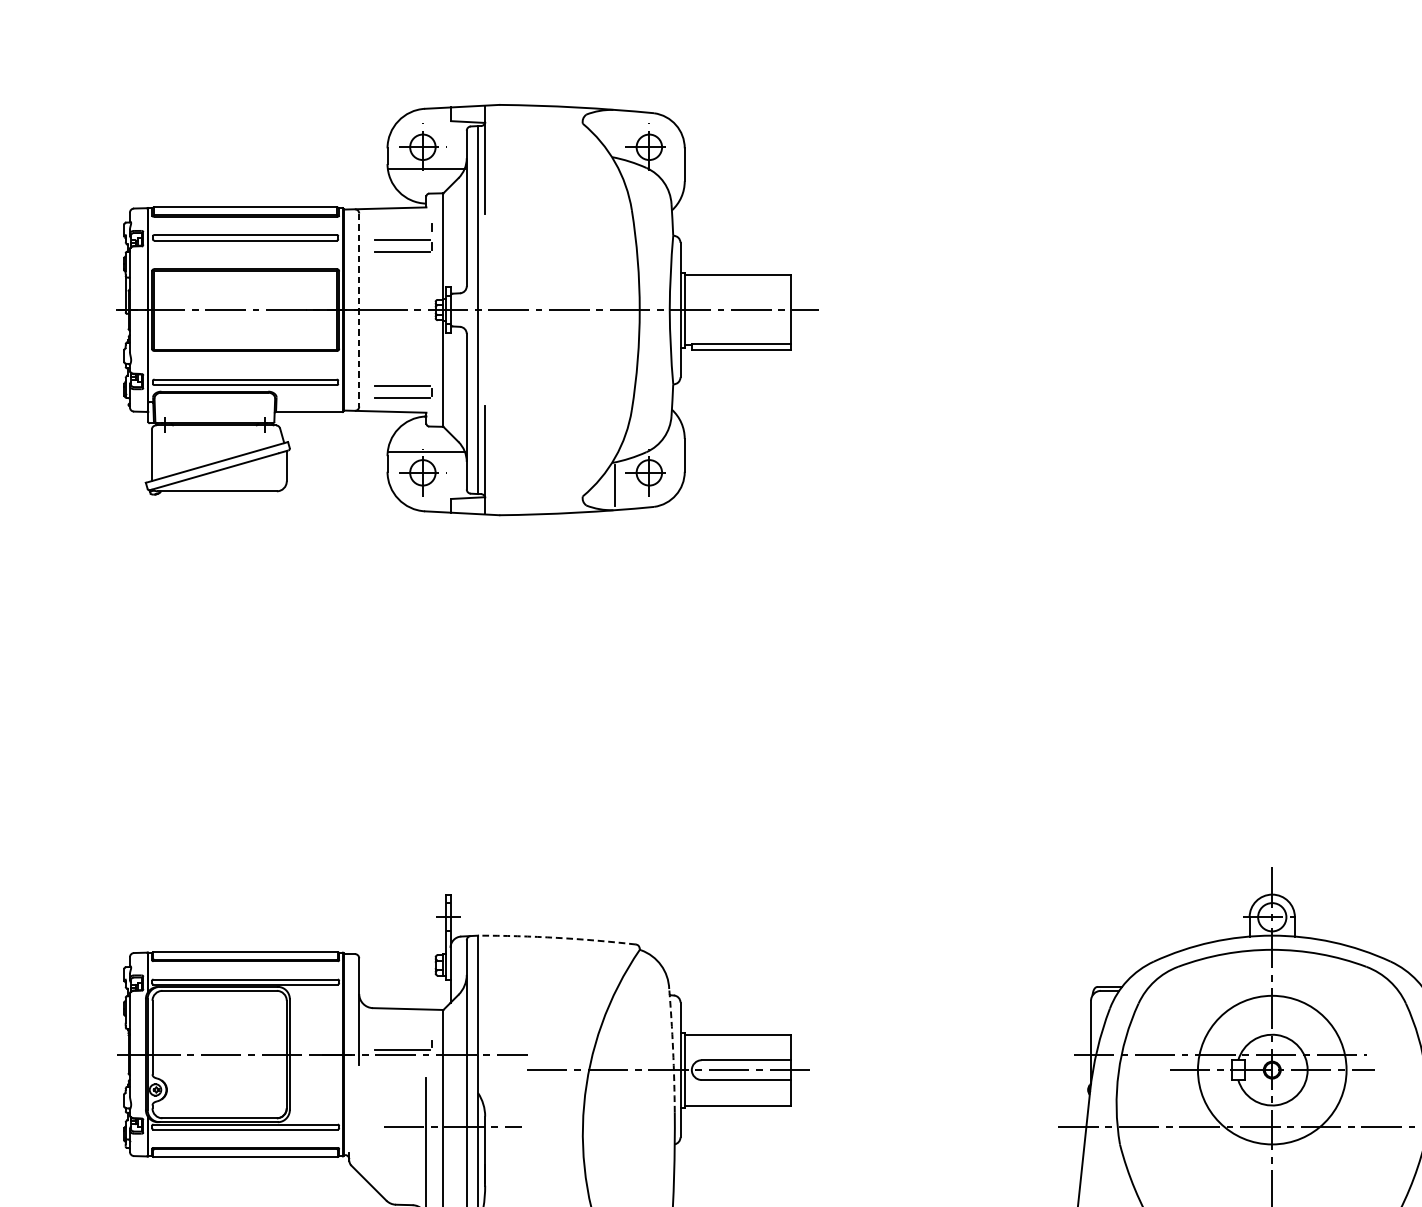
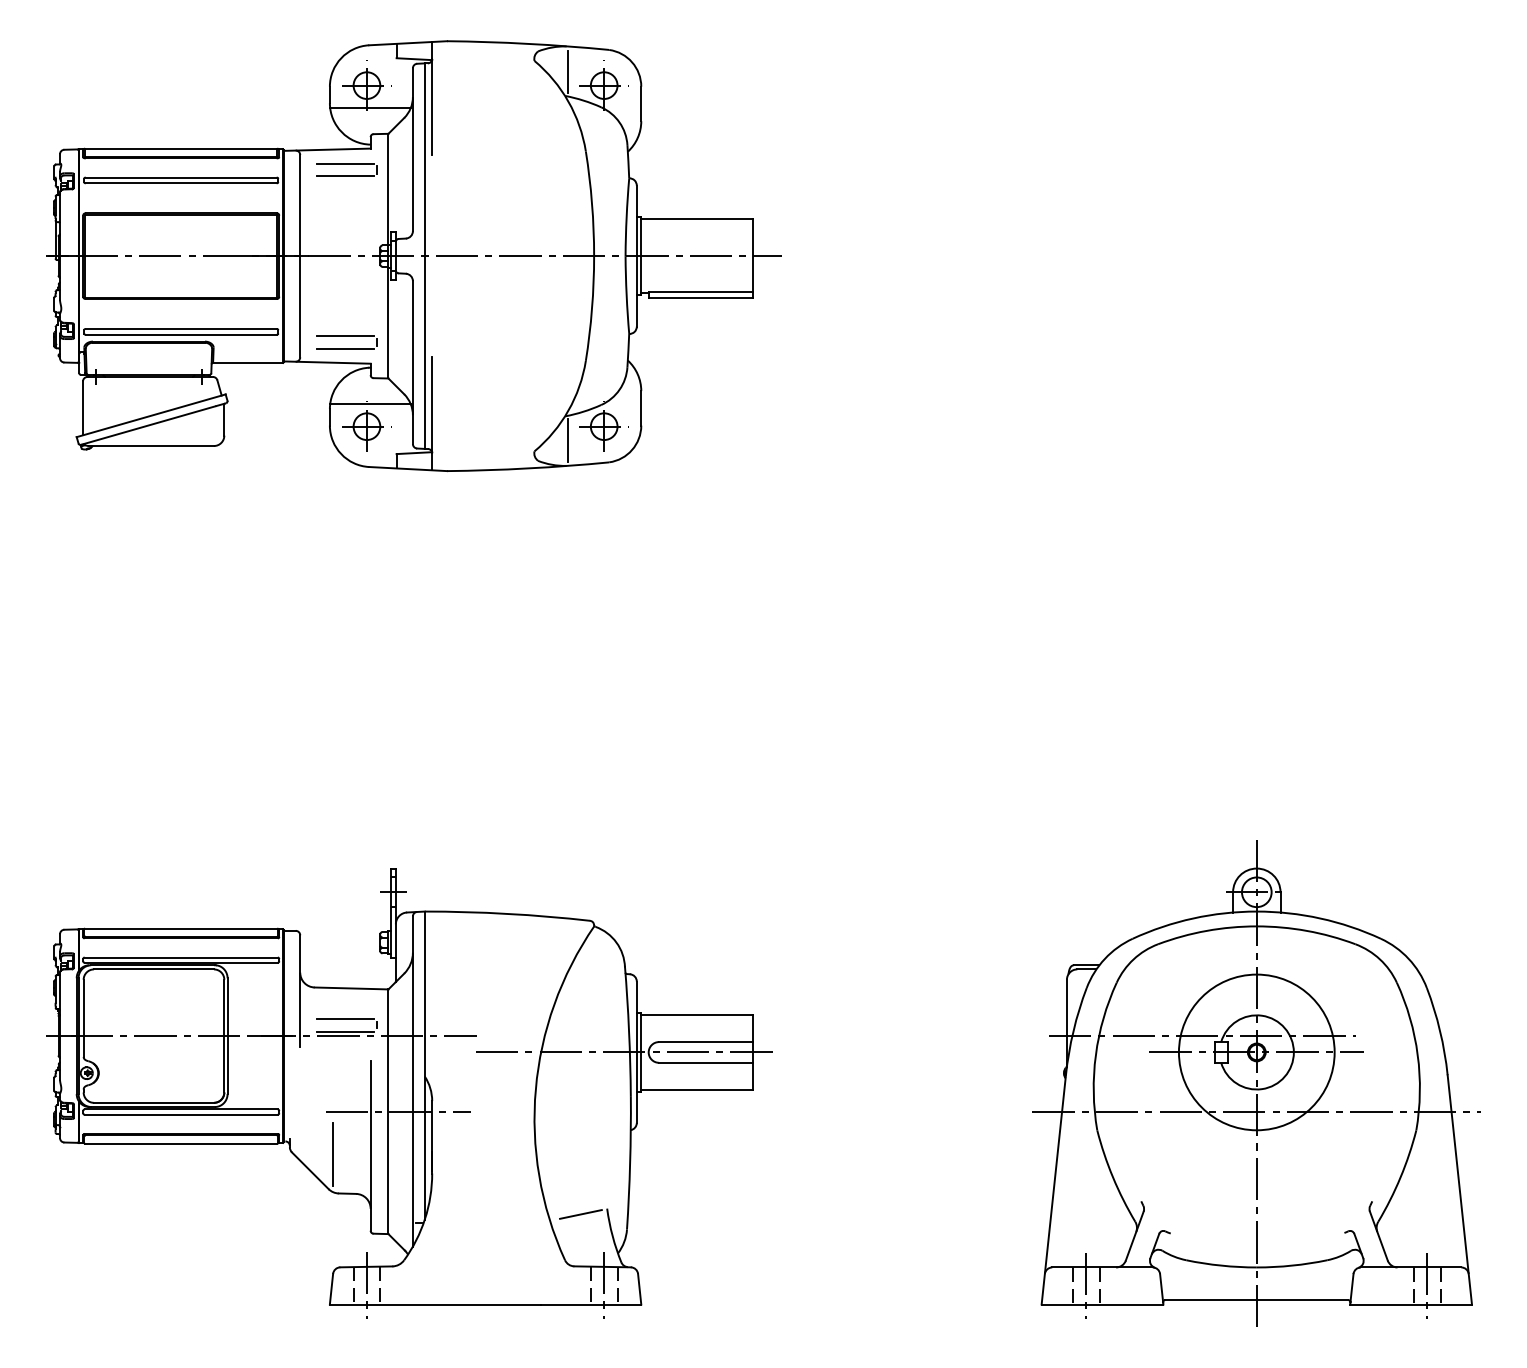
line: (614, 133) -> (567, 71), added
line: (402, 221) -> (345, 163), added
line: (402, 234) -> (345, 176), added
part: (403, 246) -> (346, 189), removed
line: (359, 310) -> (300, 256), dashed -> solid
arc: (557, 937) -> (507, 913), dashed -> solid
line: (402, 1038) -> (345, 1019), added
arc: (673, 1050) -> (629, 1031), dashed -> solid
line: (390, 1166) -> (332, 1153), added

